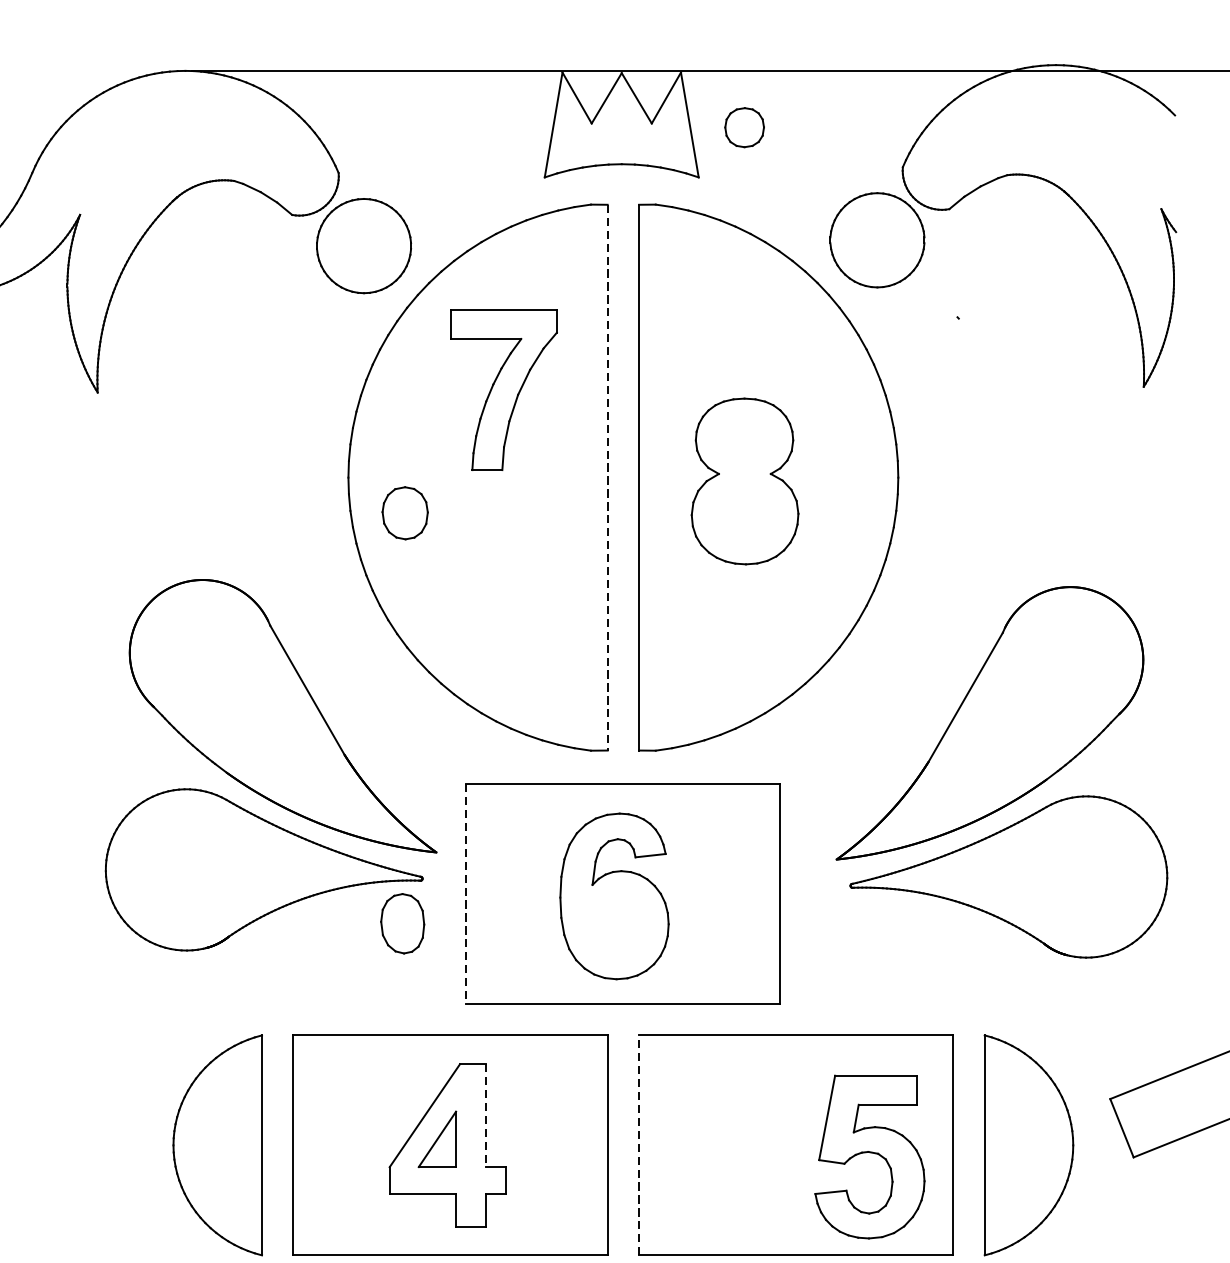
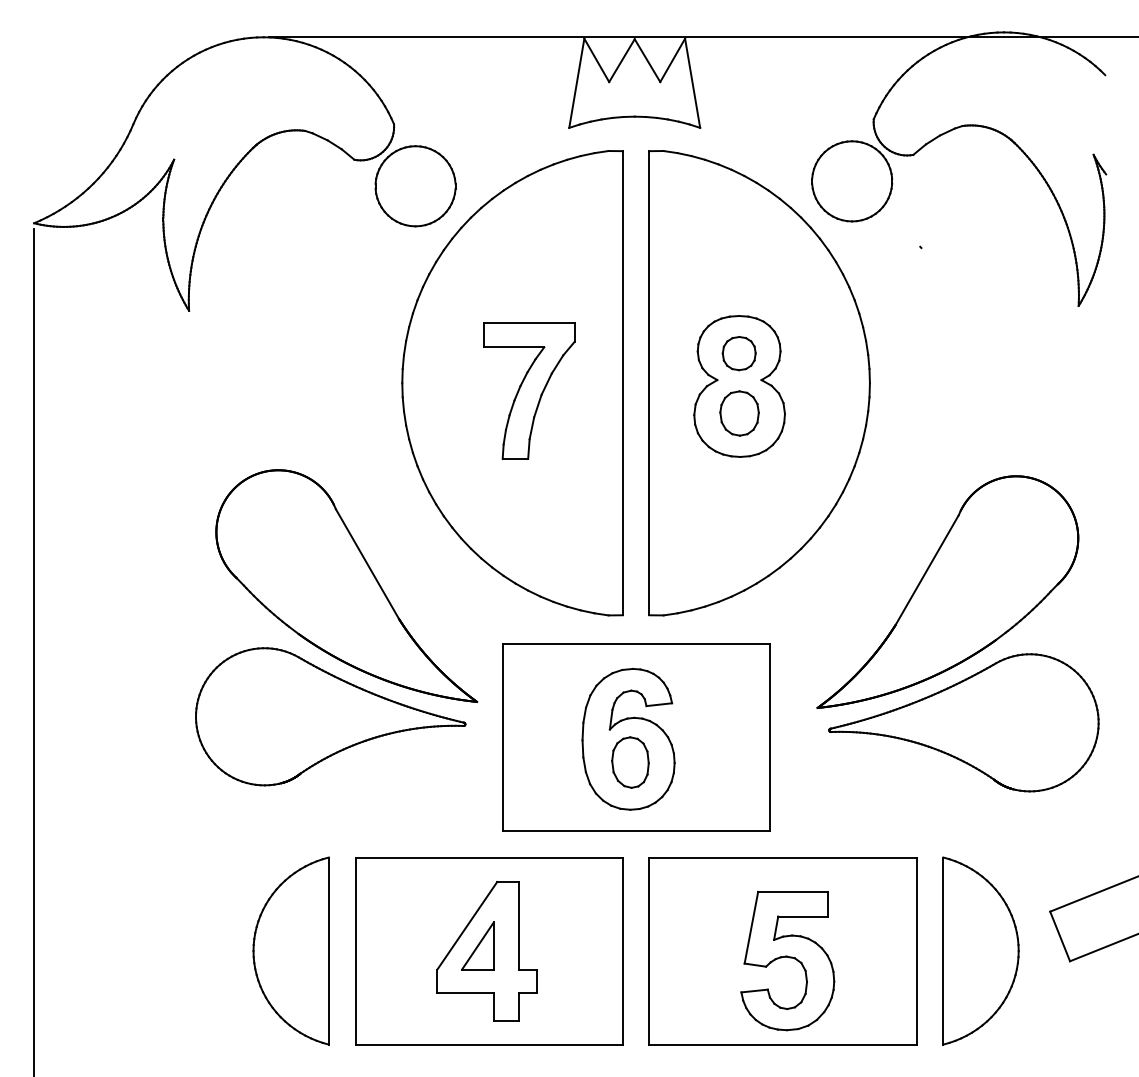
part: (743, 127) -> (738, 353), moved
part: (503, 389) -> (529, 390), moved
line: (607, 477) -> (622, 383), dashed -> solid
part: (405, 513) -> (739, 413), moved
line: (466, 894) -> (502, 737), dashed -> solid
part: (402, 923) -> (630, 762), moved
line: (486, 1115) -> (519, 925), dashed -> solid
line: (639, 1145) -> (649, 951), dashed -> solid
part: (869, 1156) -> (787, 960), moved

